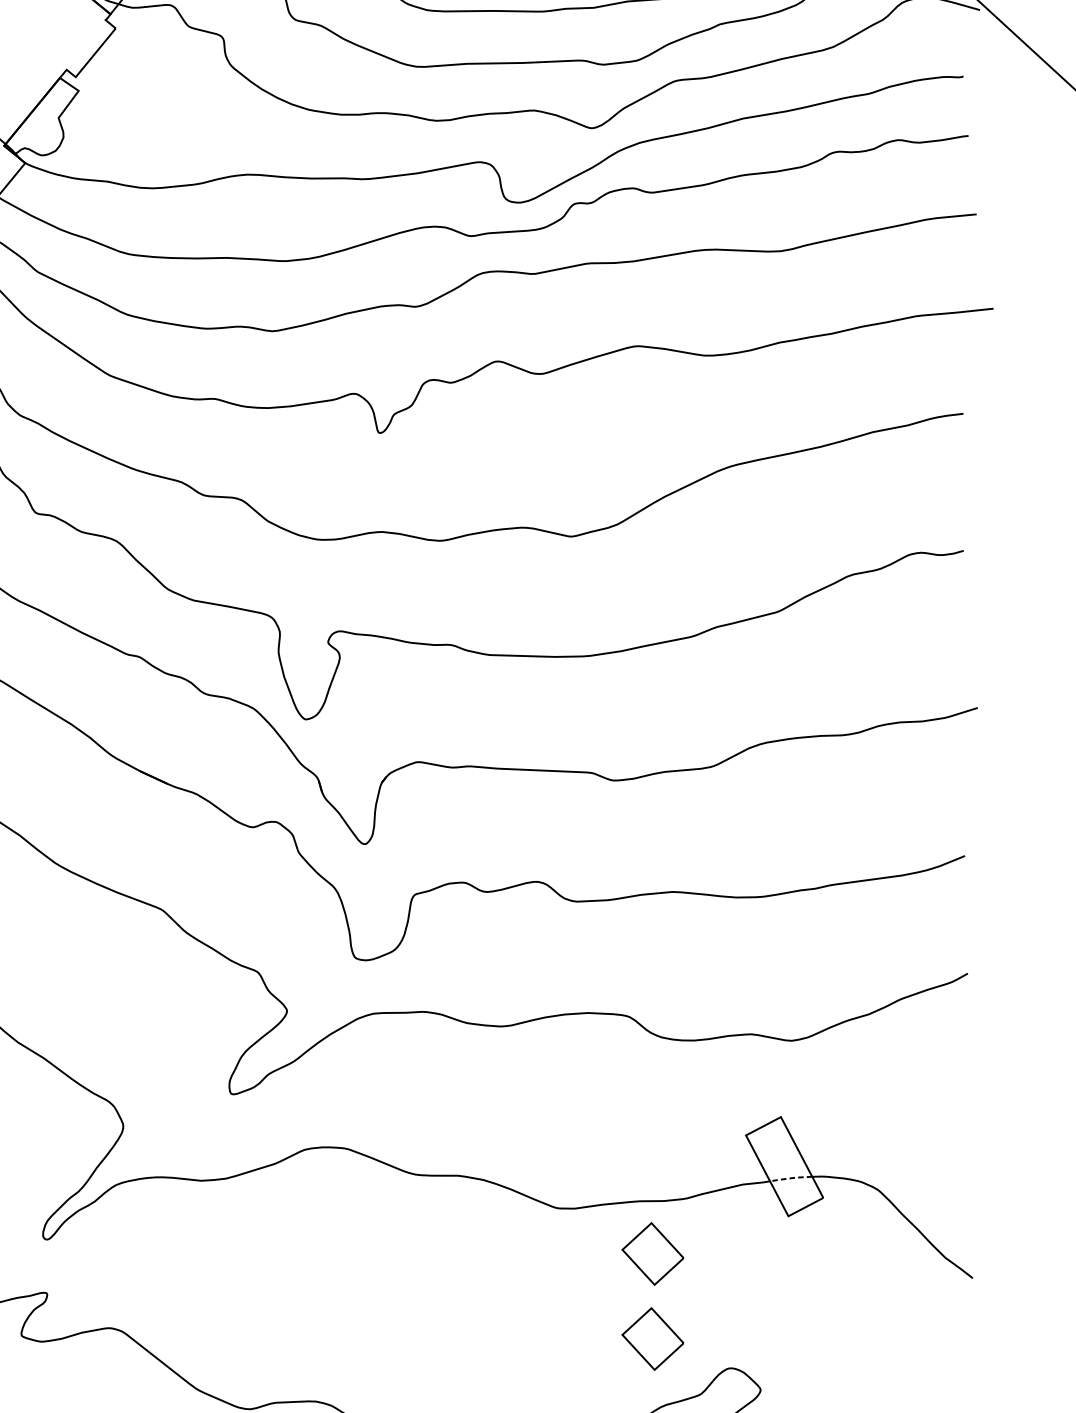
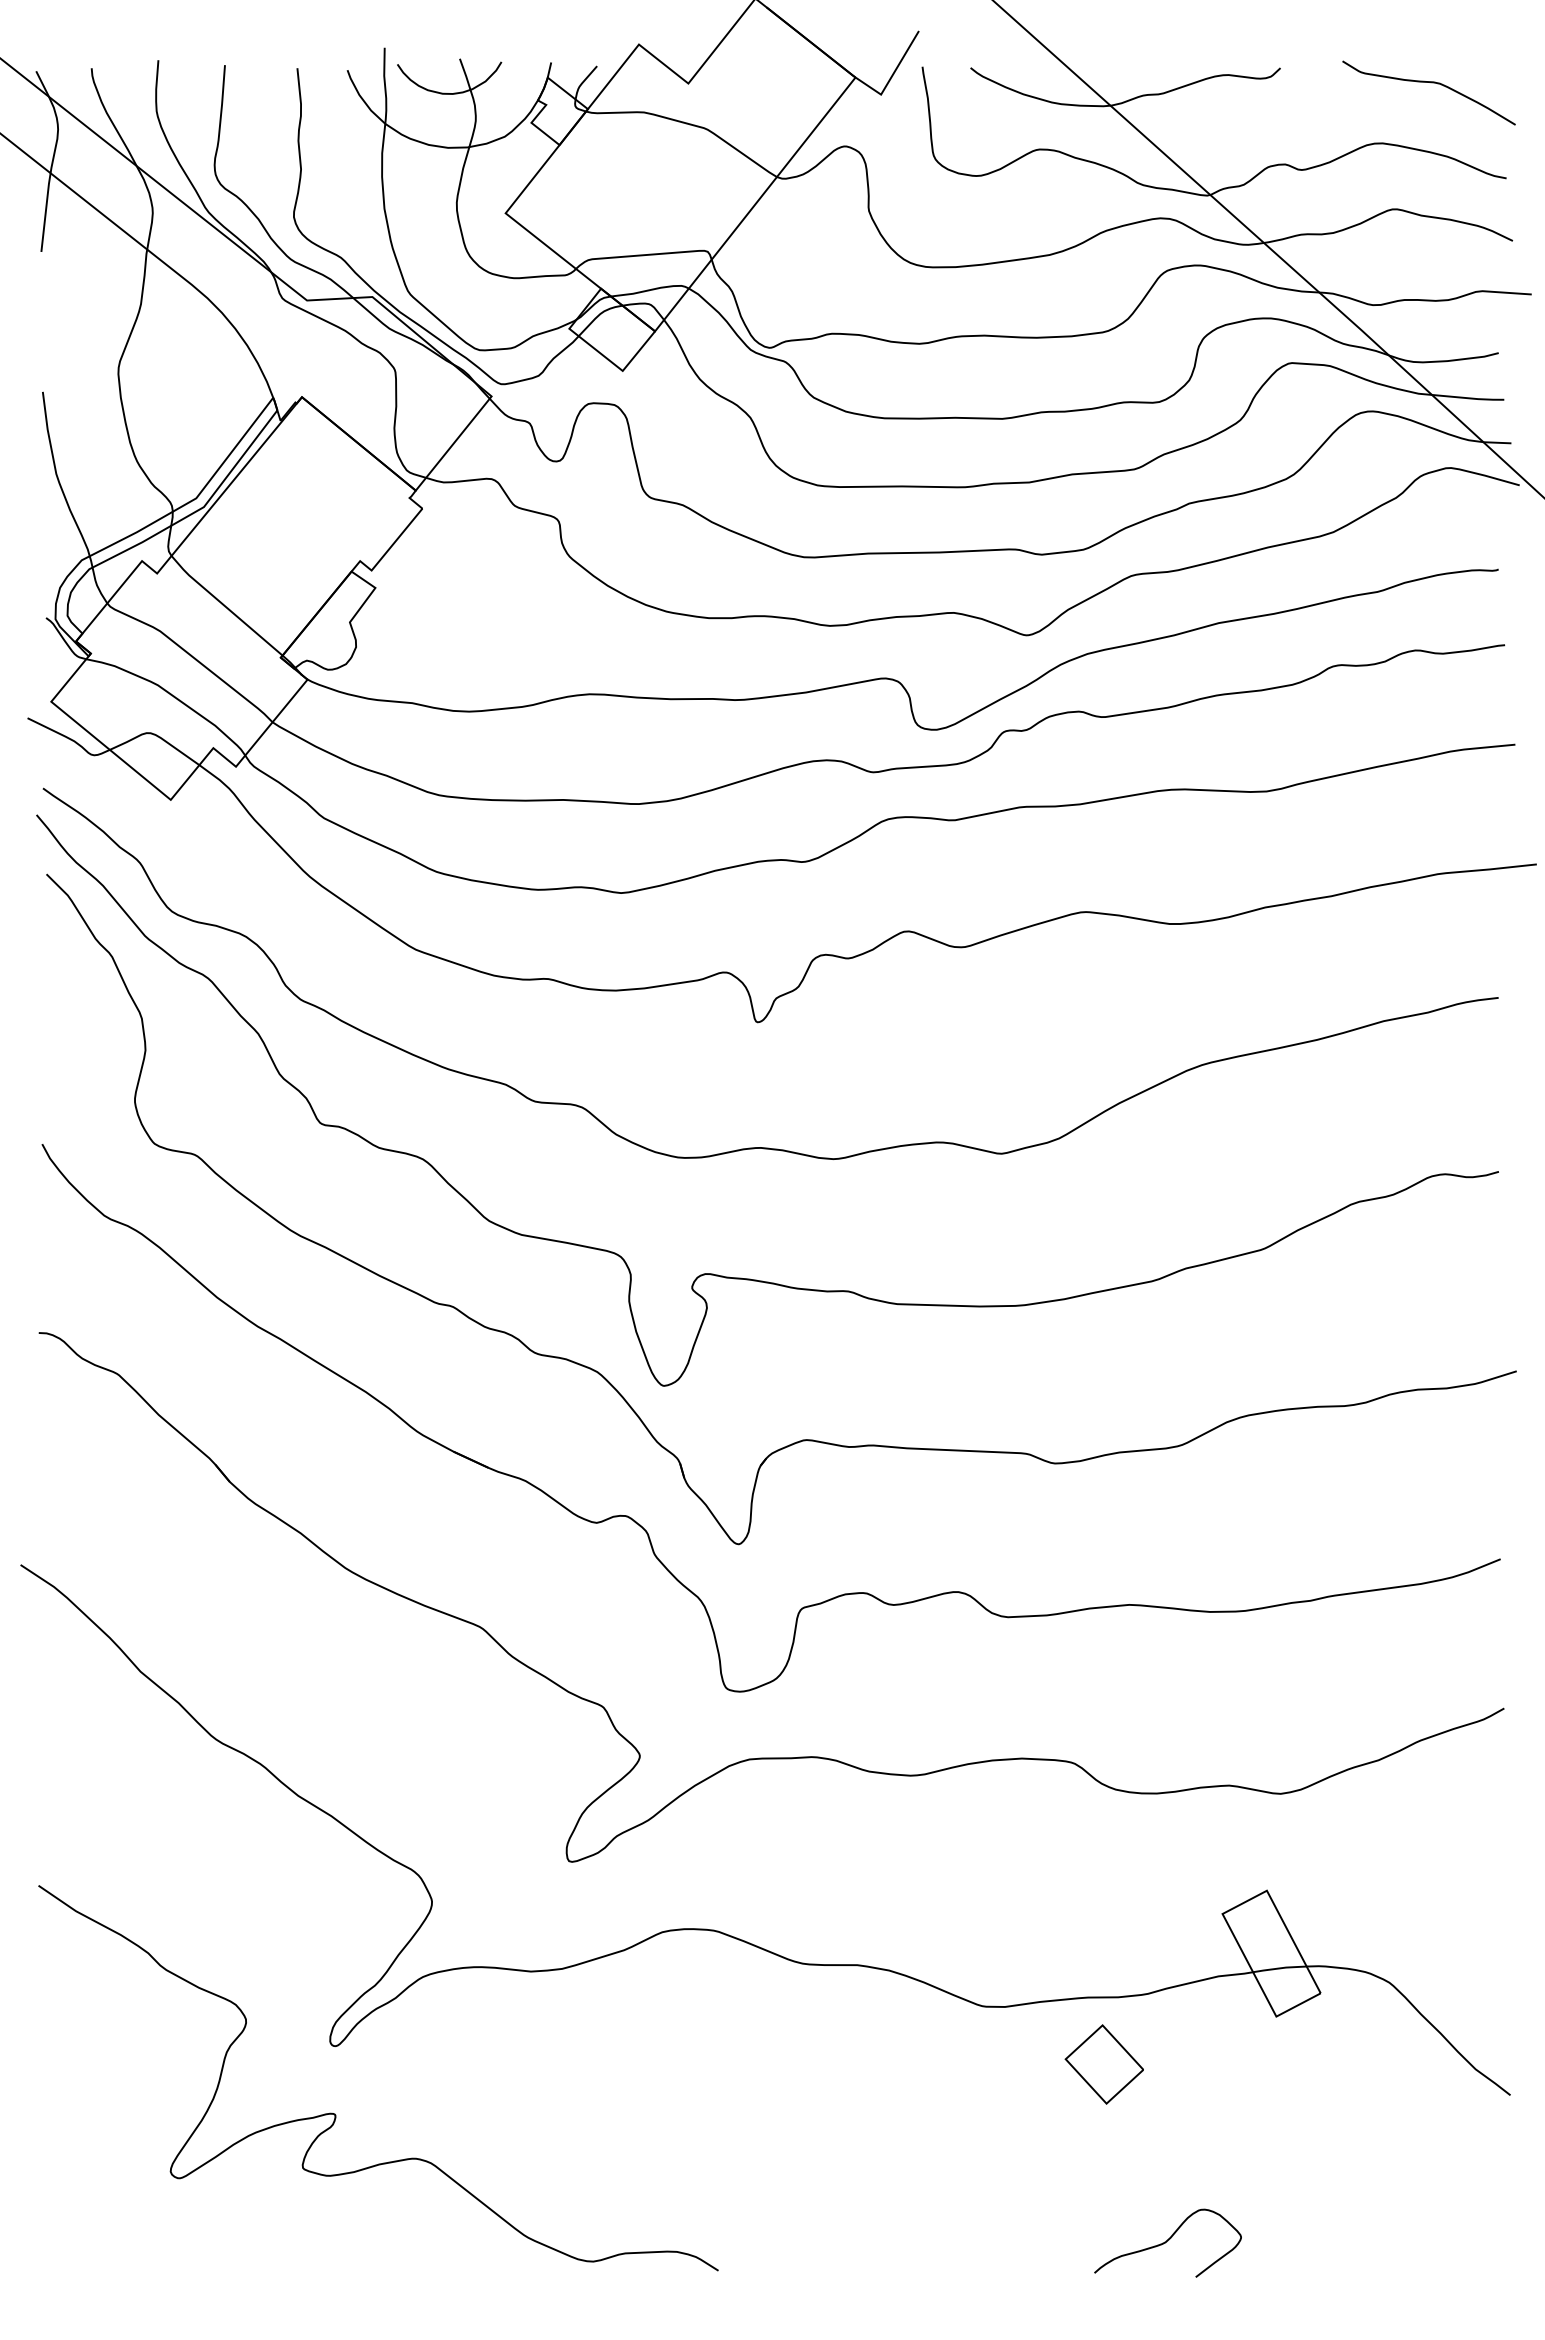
line: (790, 1178) -> (1279, 1968), dashed -> solid
part: (652, 1339) -> (1103, 2172), removed

